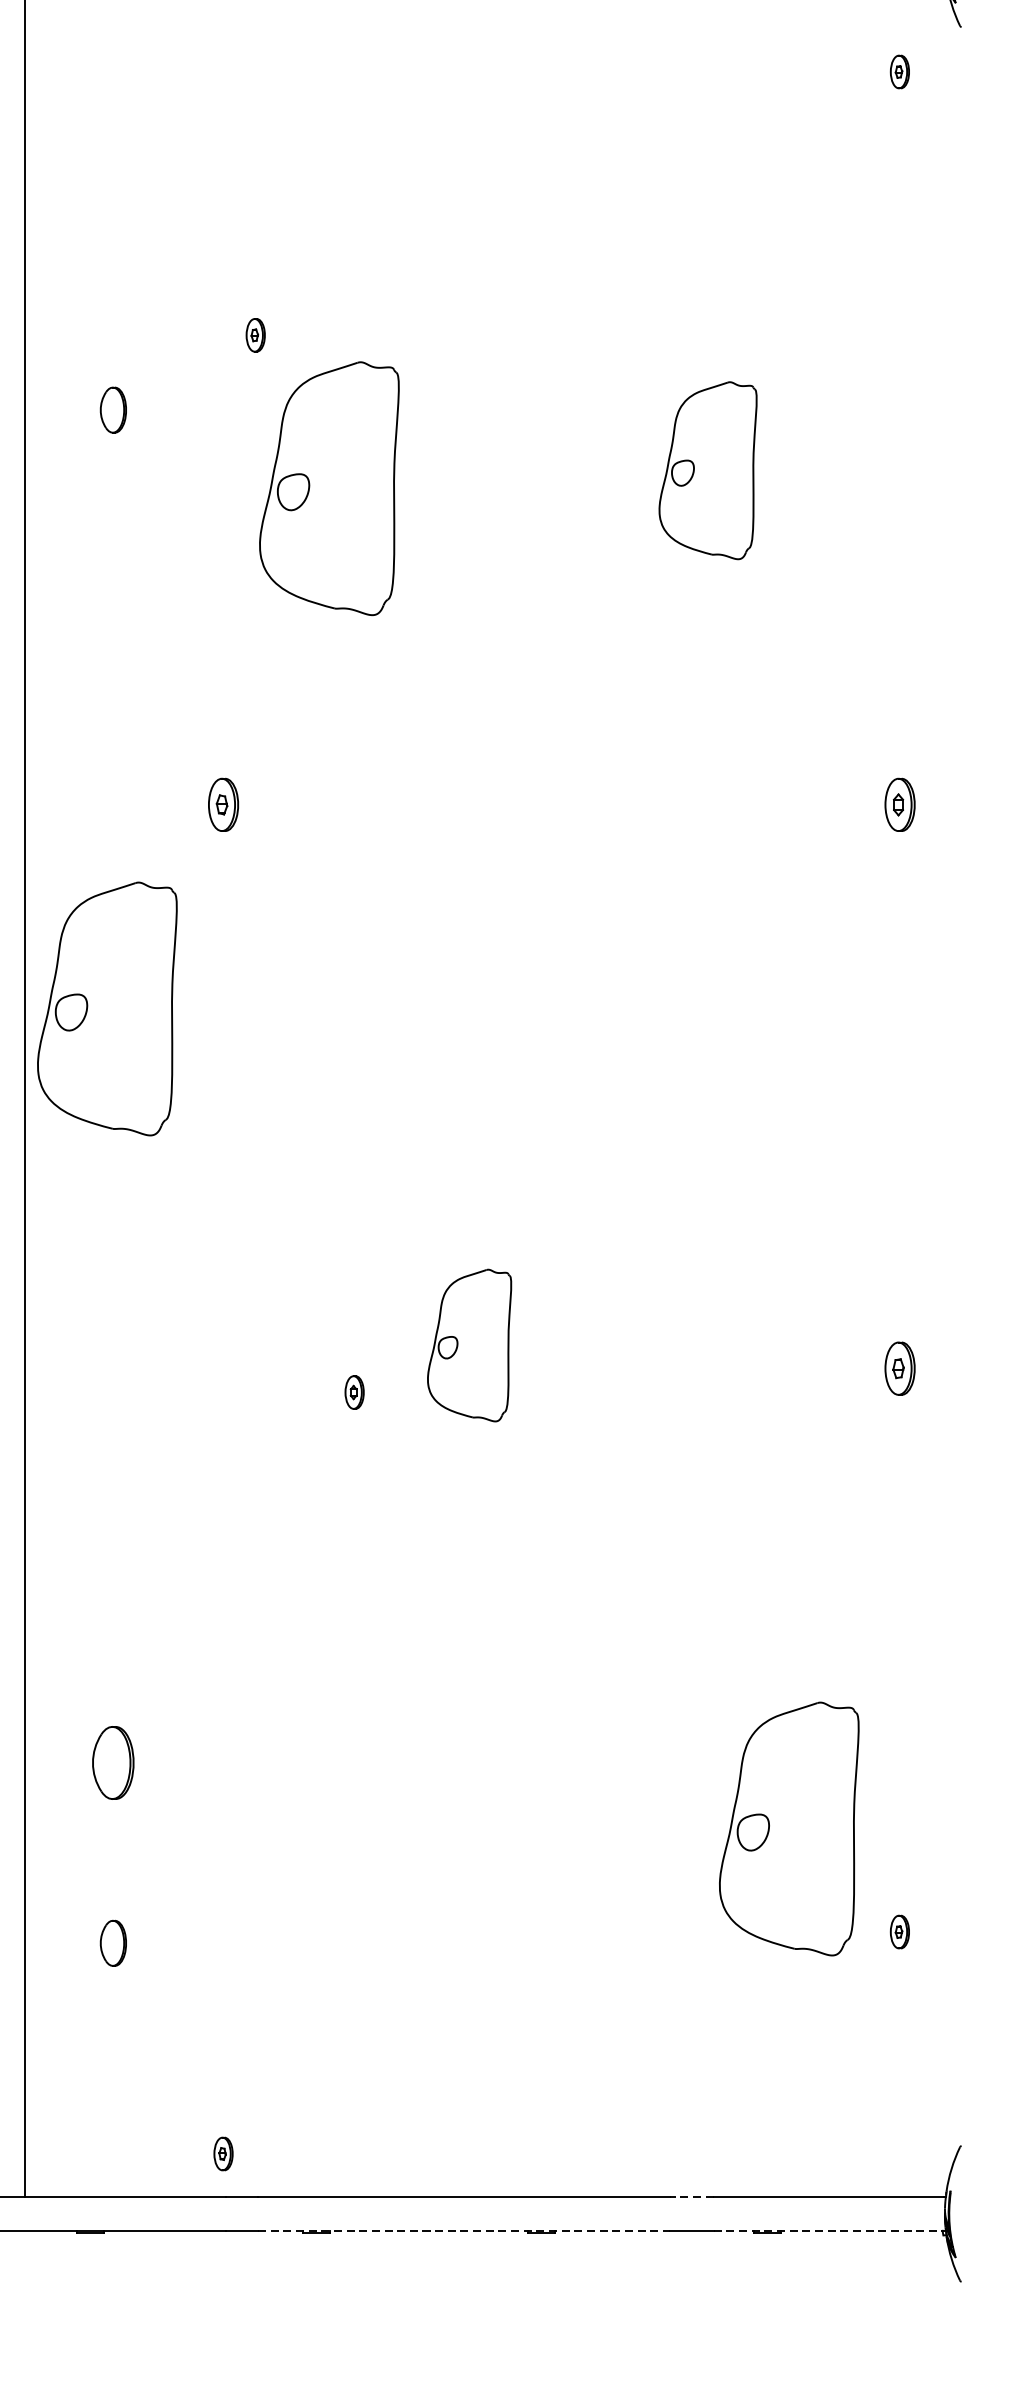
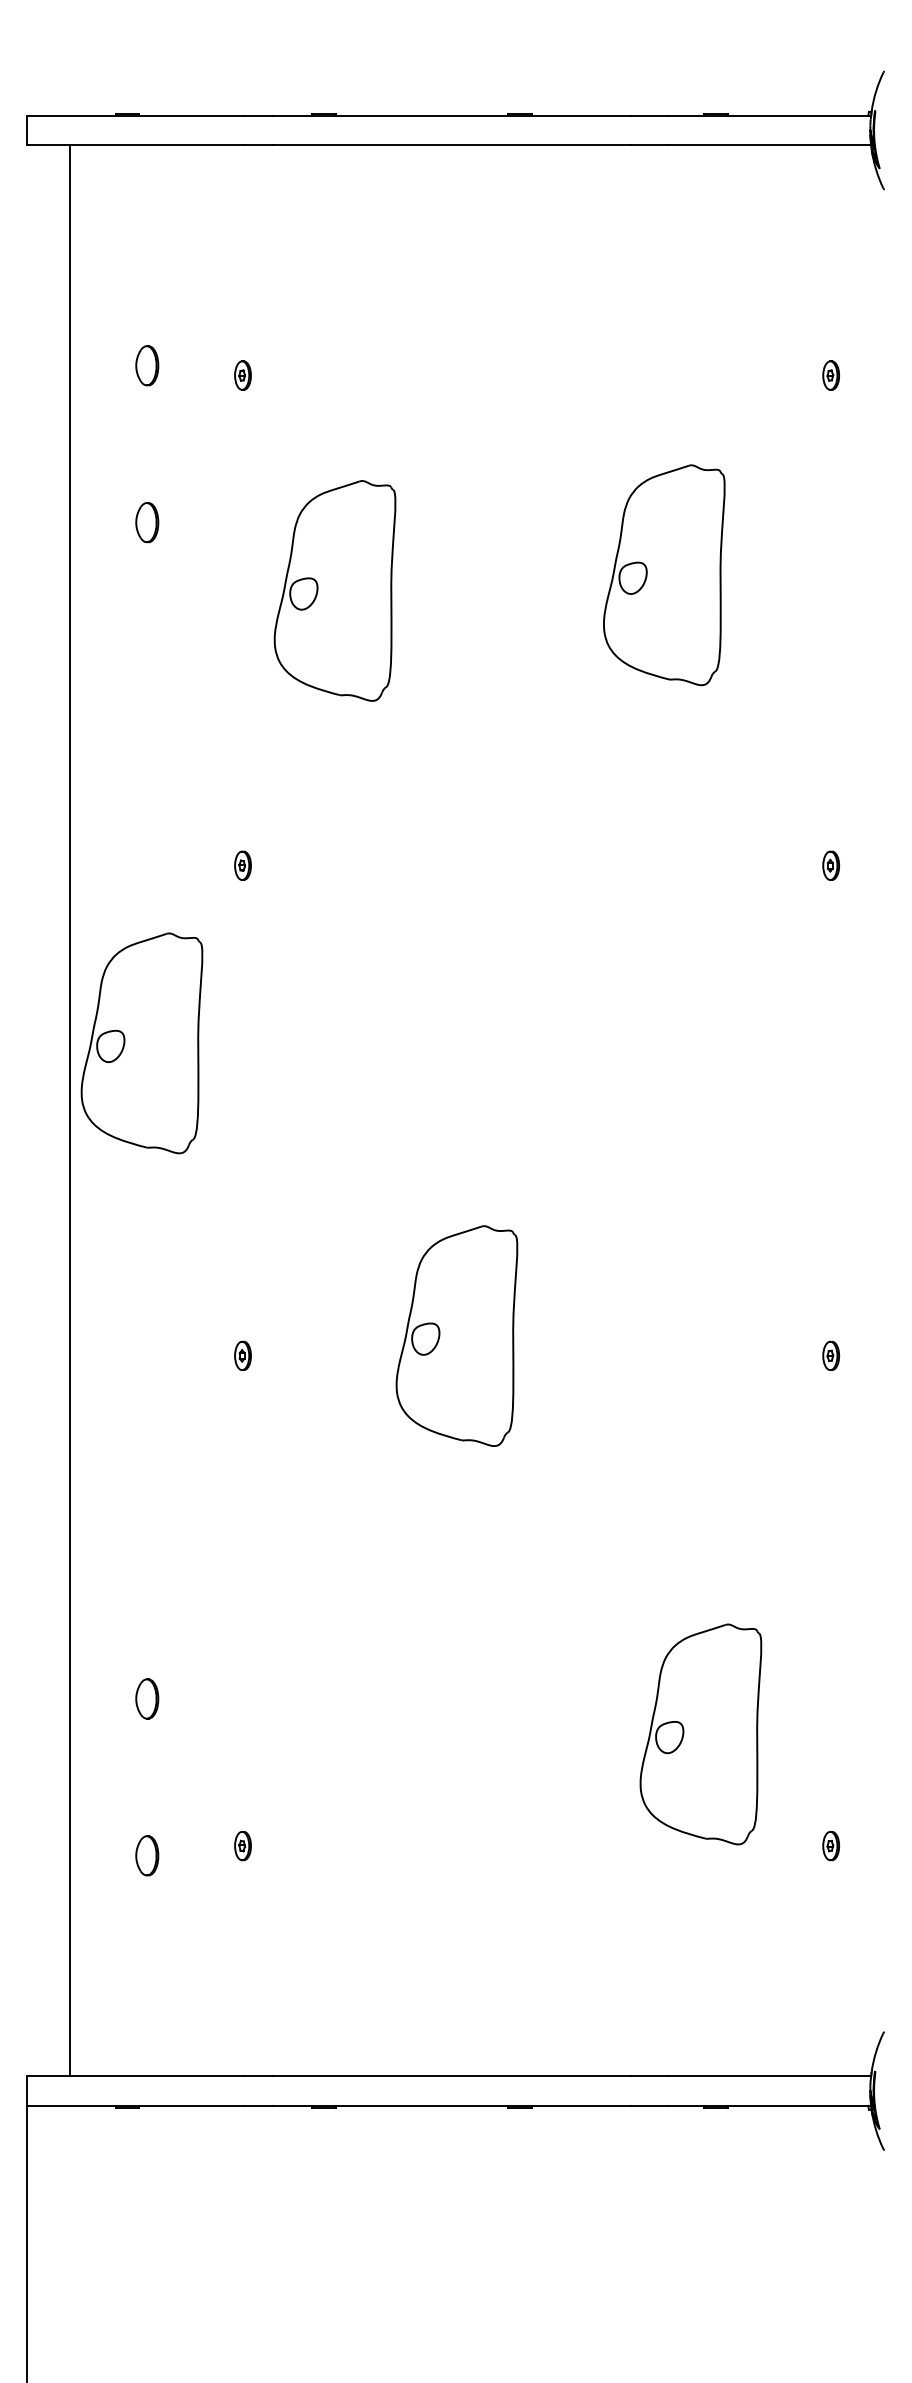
part: (899, 71) -> (830, 375), moved
part: (113, 229) -> (147, 365), added
part: (255, 335) -> (242, 375), moved
part: (708, 470) -> (664, 575), size x1.43
part: (222, 804) -> (242, 865), size x0.62
part: (899, 804) -> (830, 865), size x0.62
part: (469, 1344) -> (456, 1335), size x1.67
part: (899, 1367) -> (830, 1355), size x0.62
part: (354, 1392) -> (242, 1355), moved
part: (113, 1762) -> (147, 1698), size x0.62
part: (788, 1829) -> (700, 1734), moved
part: (222, 2154) -> (242, 1846), moved
line: (692, 2197) -> (650, 2076), dashed -> solid
line: (464, 2230) -> (452, 2105), dashed -> solid
line: (829, 2230) -> (769, 2105), dashed -> solid

